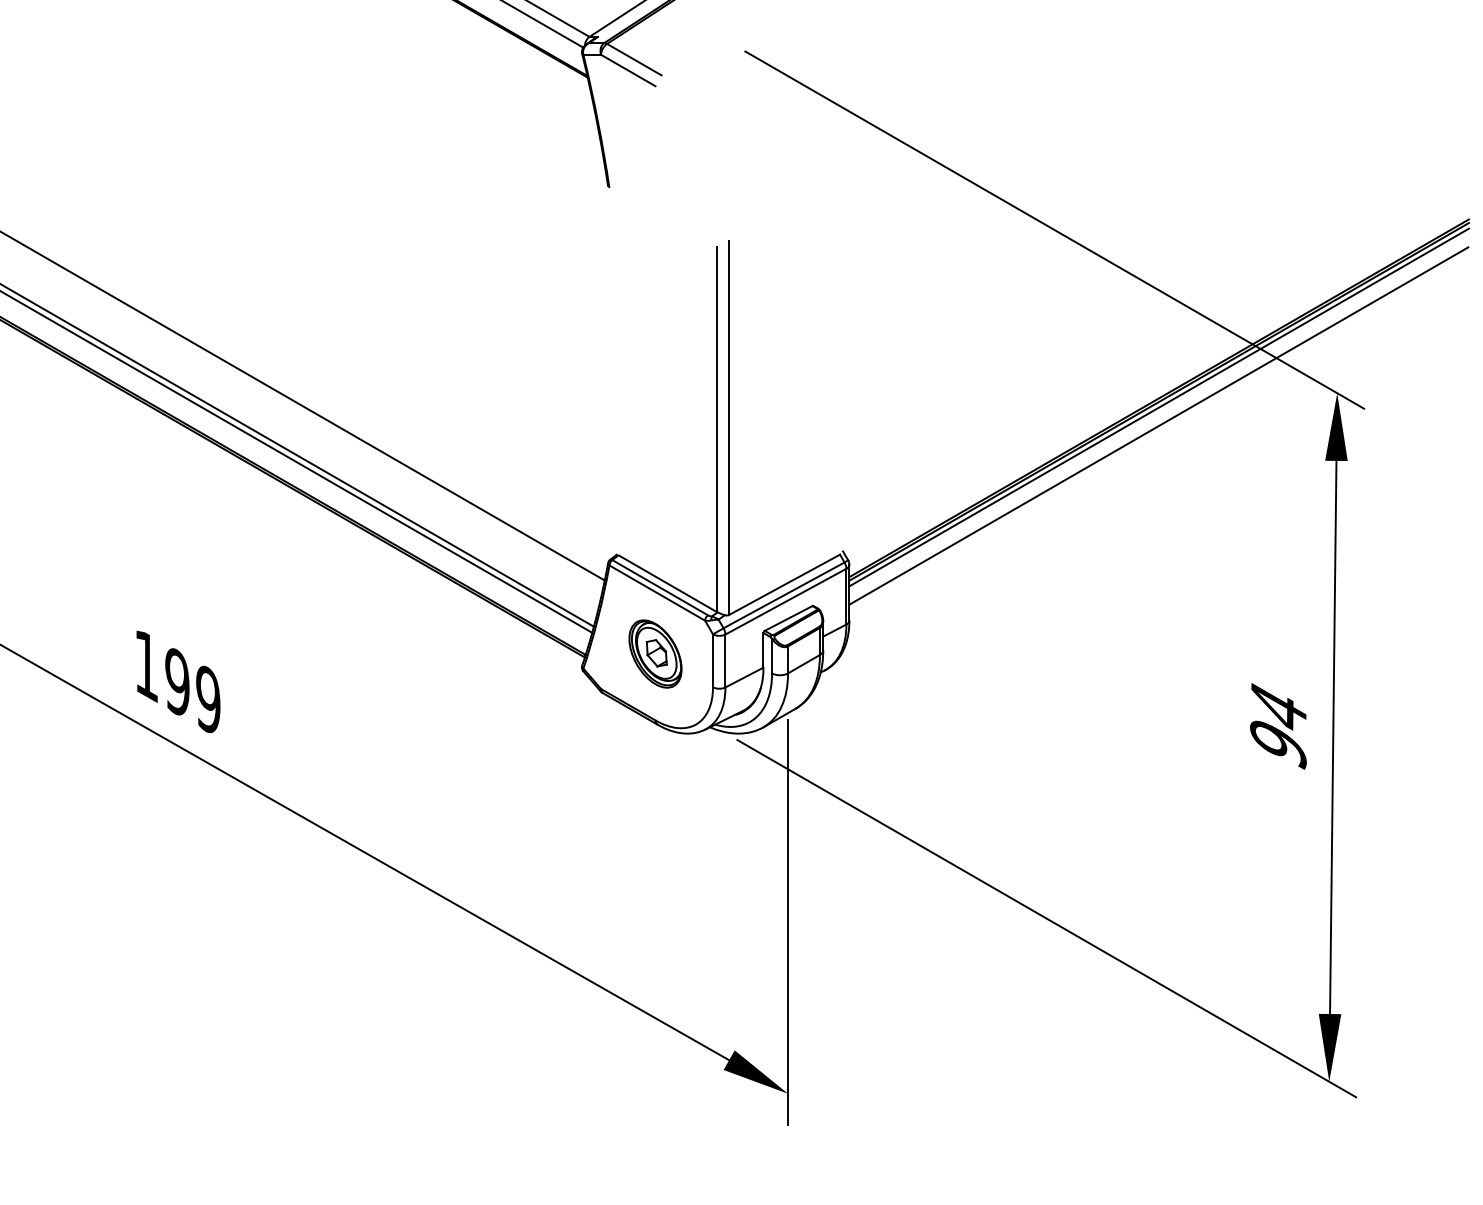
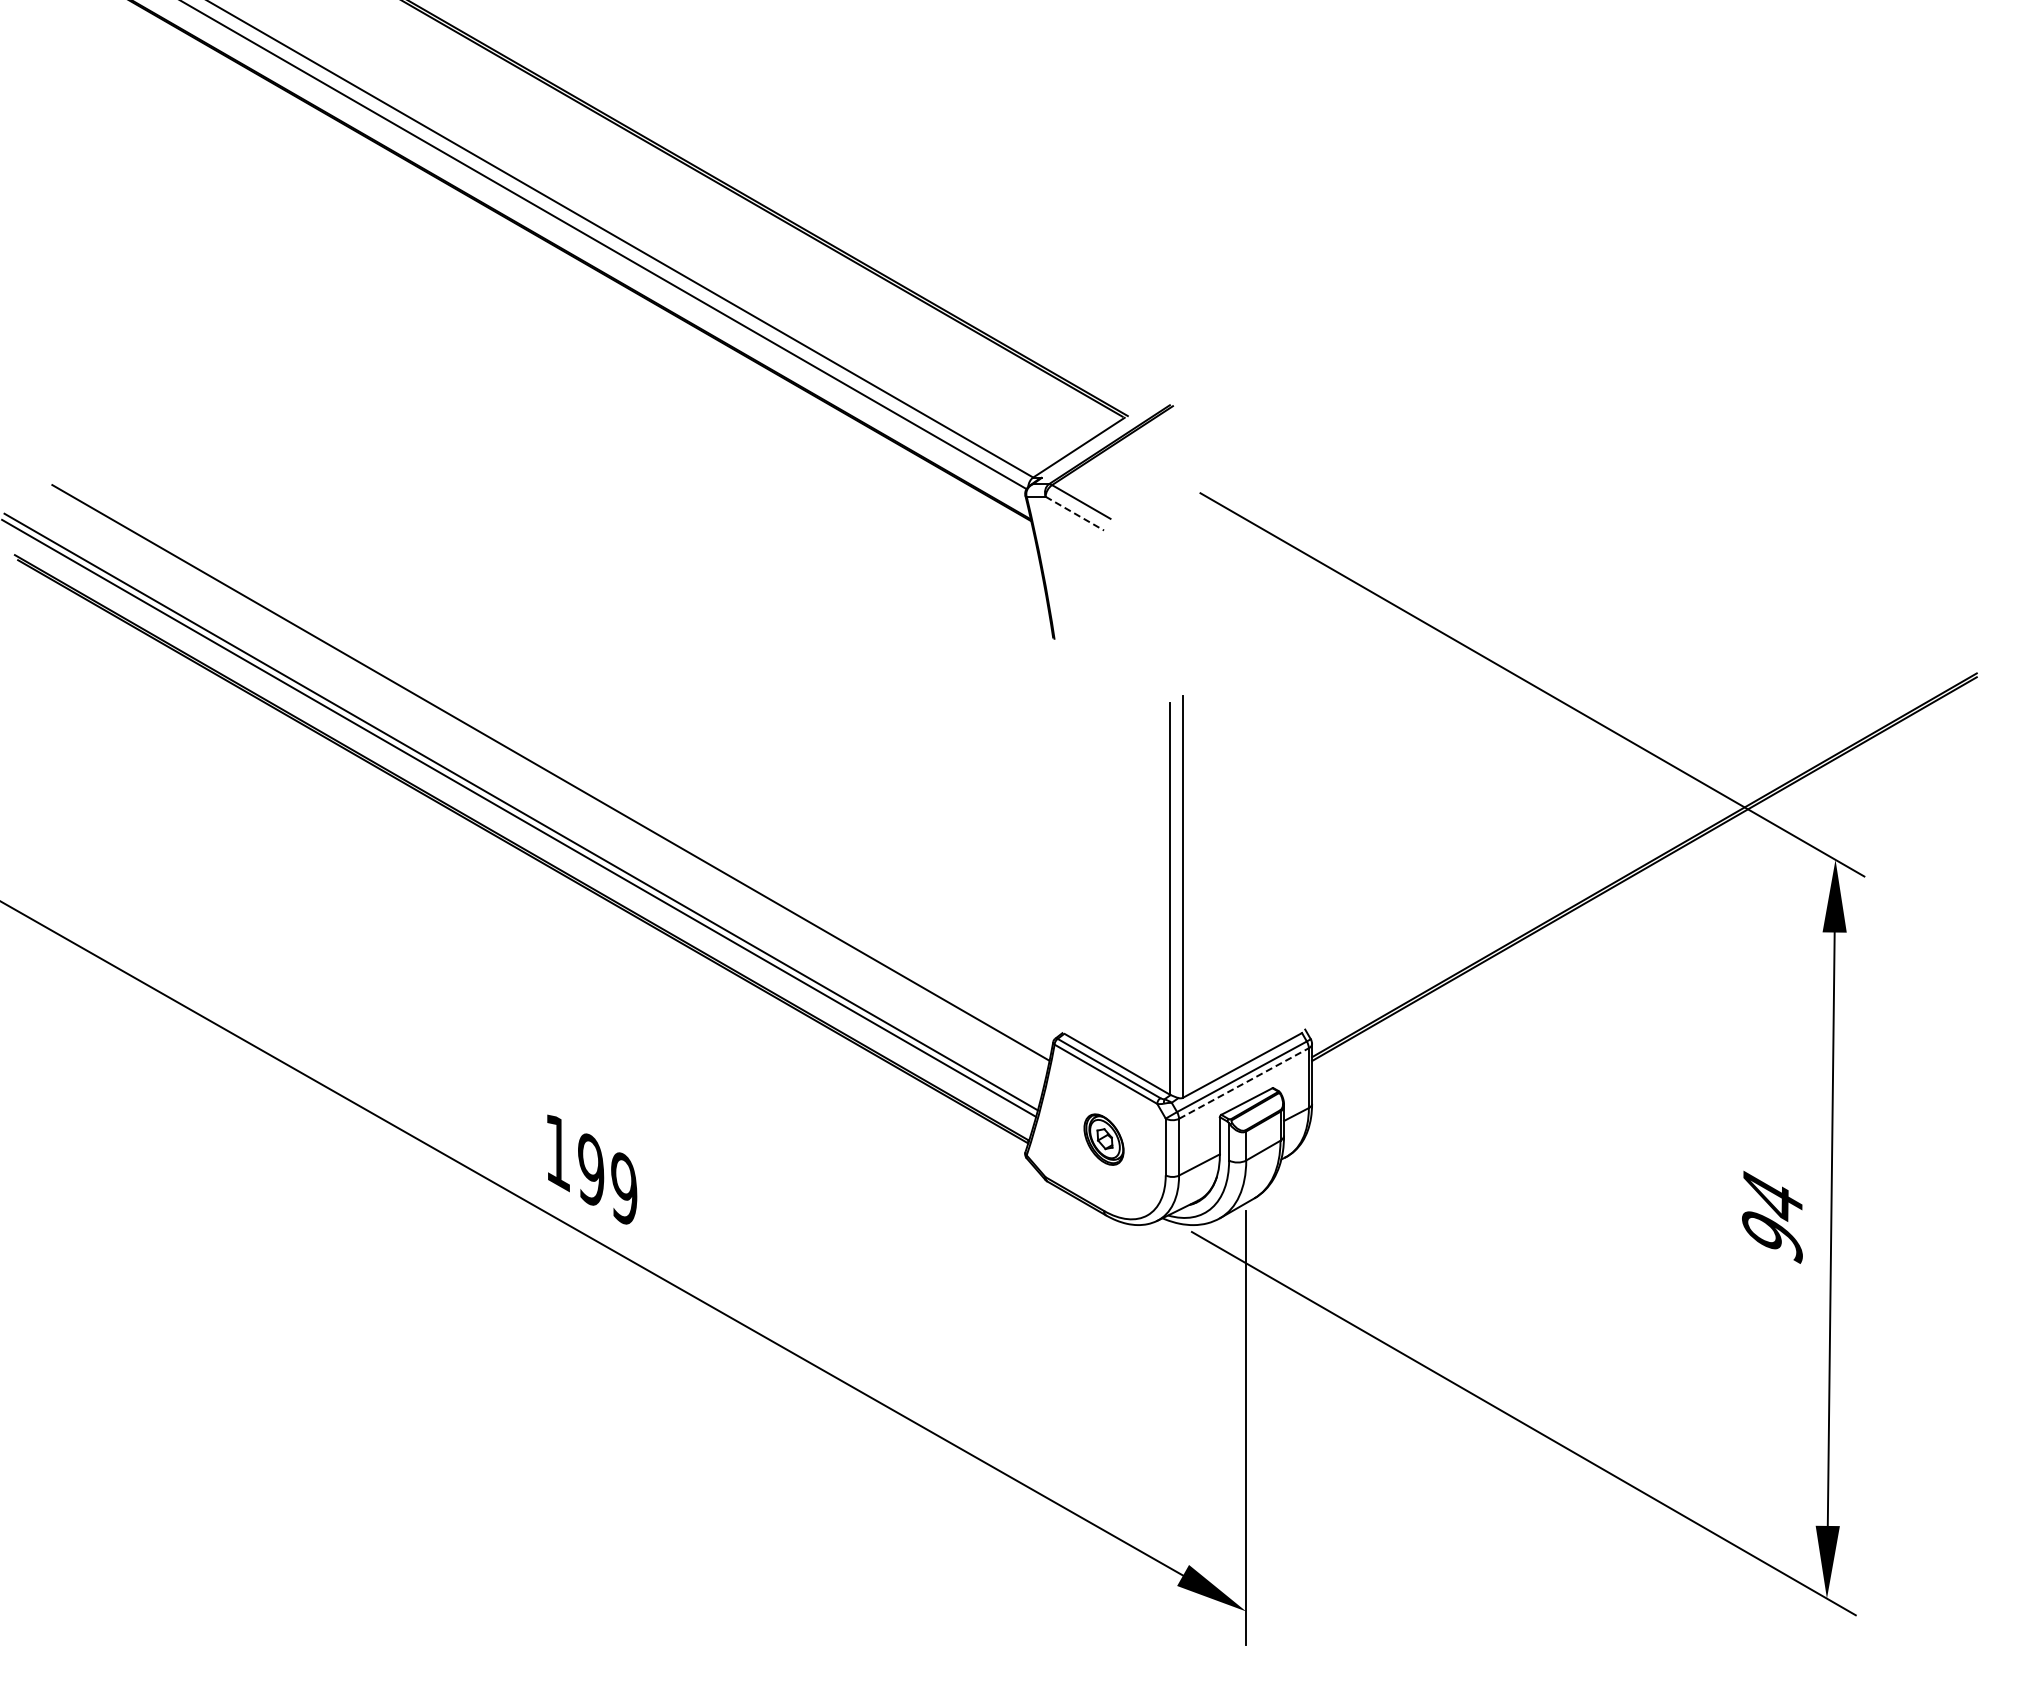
line: (627, 70) -> (1074, 513), solid -> dashed
line: (1159, 407) -> (1644, 875), removed
line: (1159, 425) -> (1644, 894), removed
line: (785, 601) -> (1243, 1083), solid -> dashed
part: (655, 653) -> (1103, 1139), size x0.7

